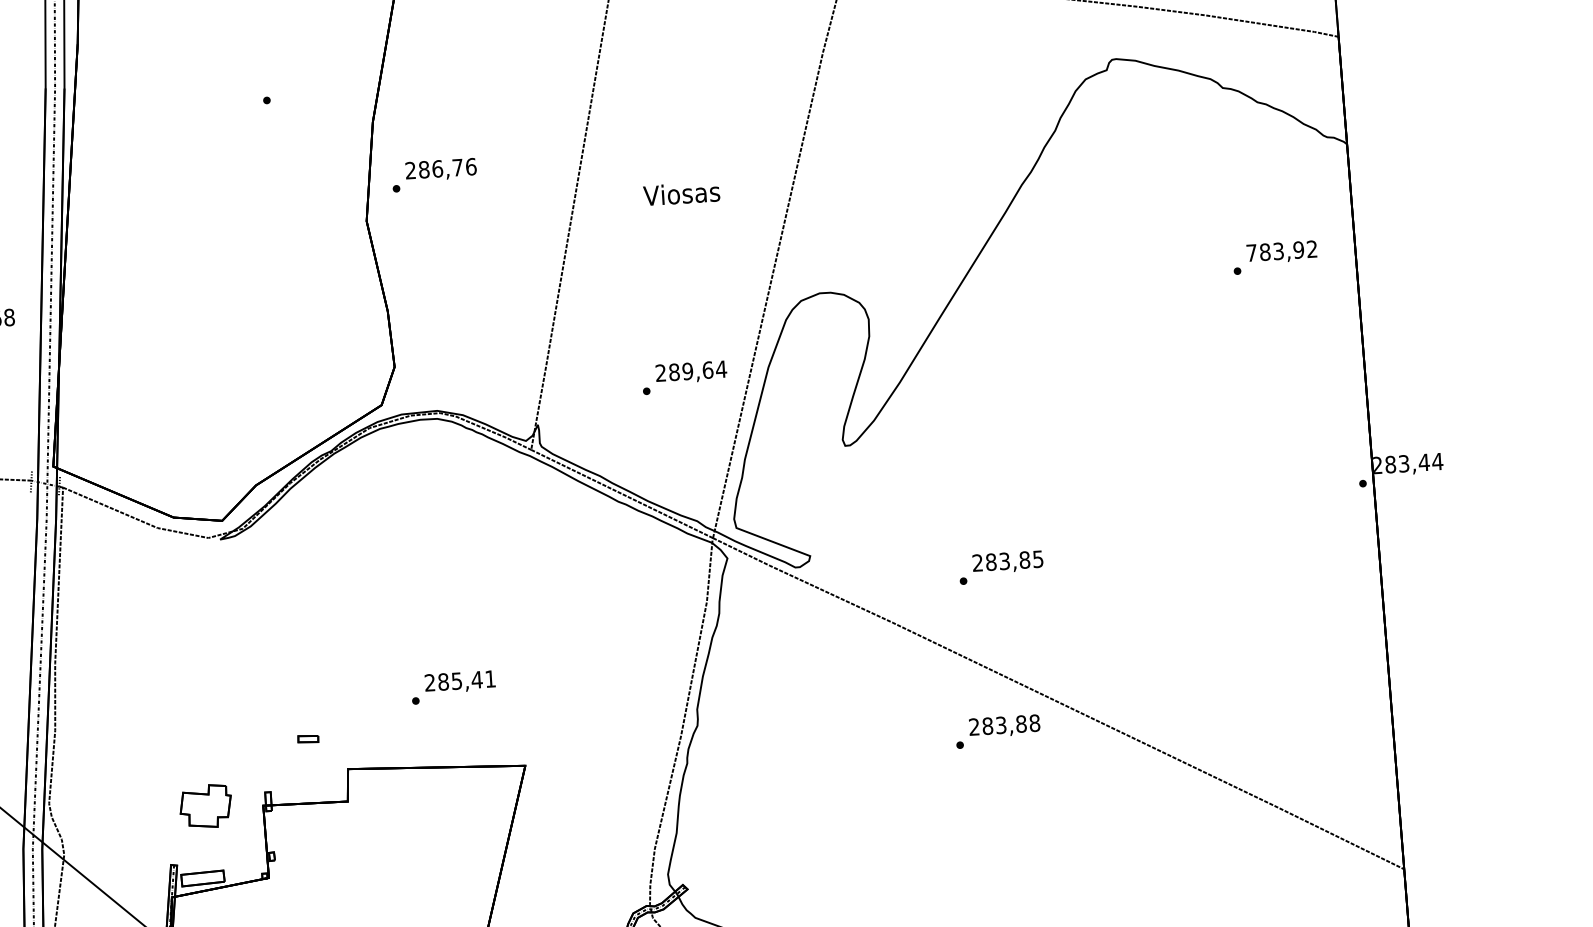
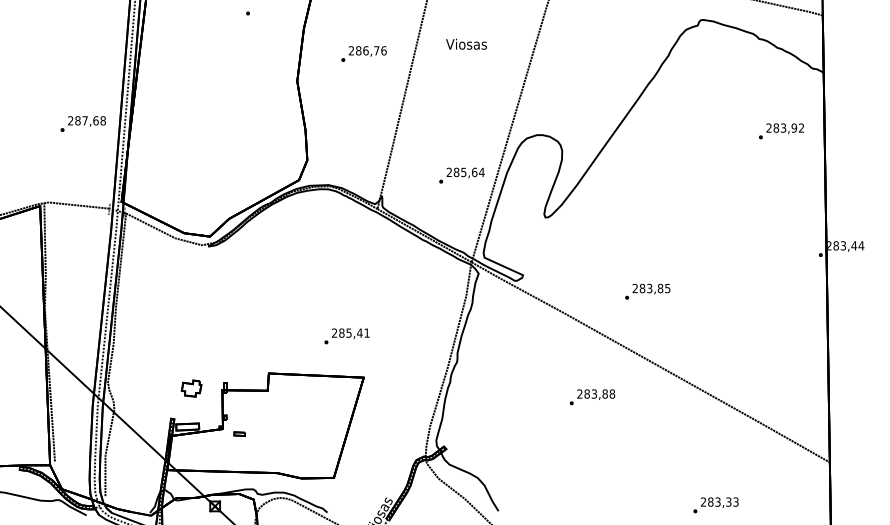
text: (433, 174) -> (363, 53), moved
text: (681, 192) -> (466, 43), moved
text: (1250, 251) -> (768, 127), 783,92 -> 283,92
text: (687, 369) -> (463, 171), 289,64 -> 285,64
text: (1000, 567) -> (647, 291), moved
text: (452, 687) -> (346, 336), moved
text: (998, 731) -> (592, 397), moved
part: (307, 737) -> (239, 433), moved
part: (205, 806) -> (191, 388), size x0.71

